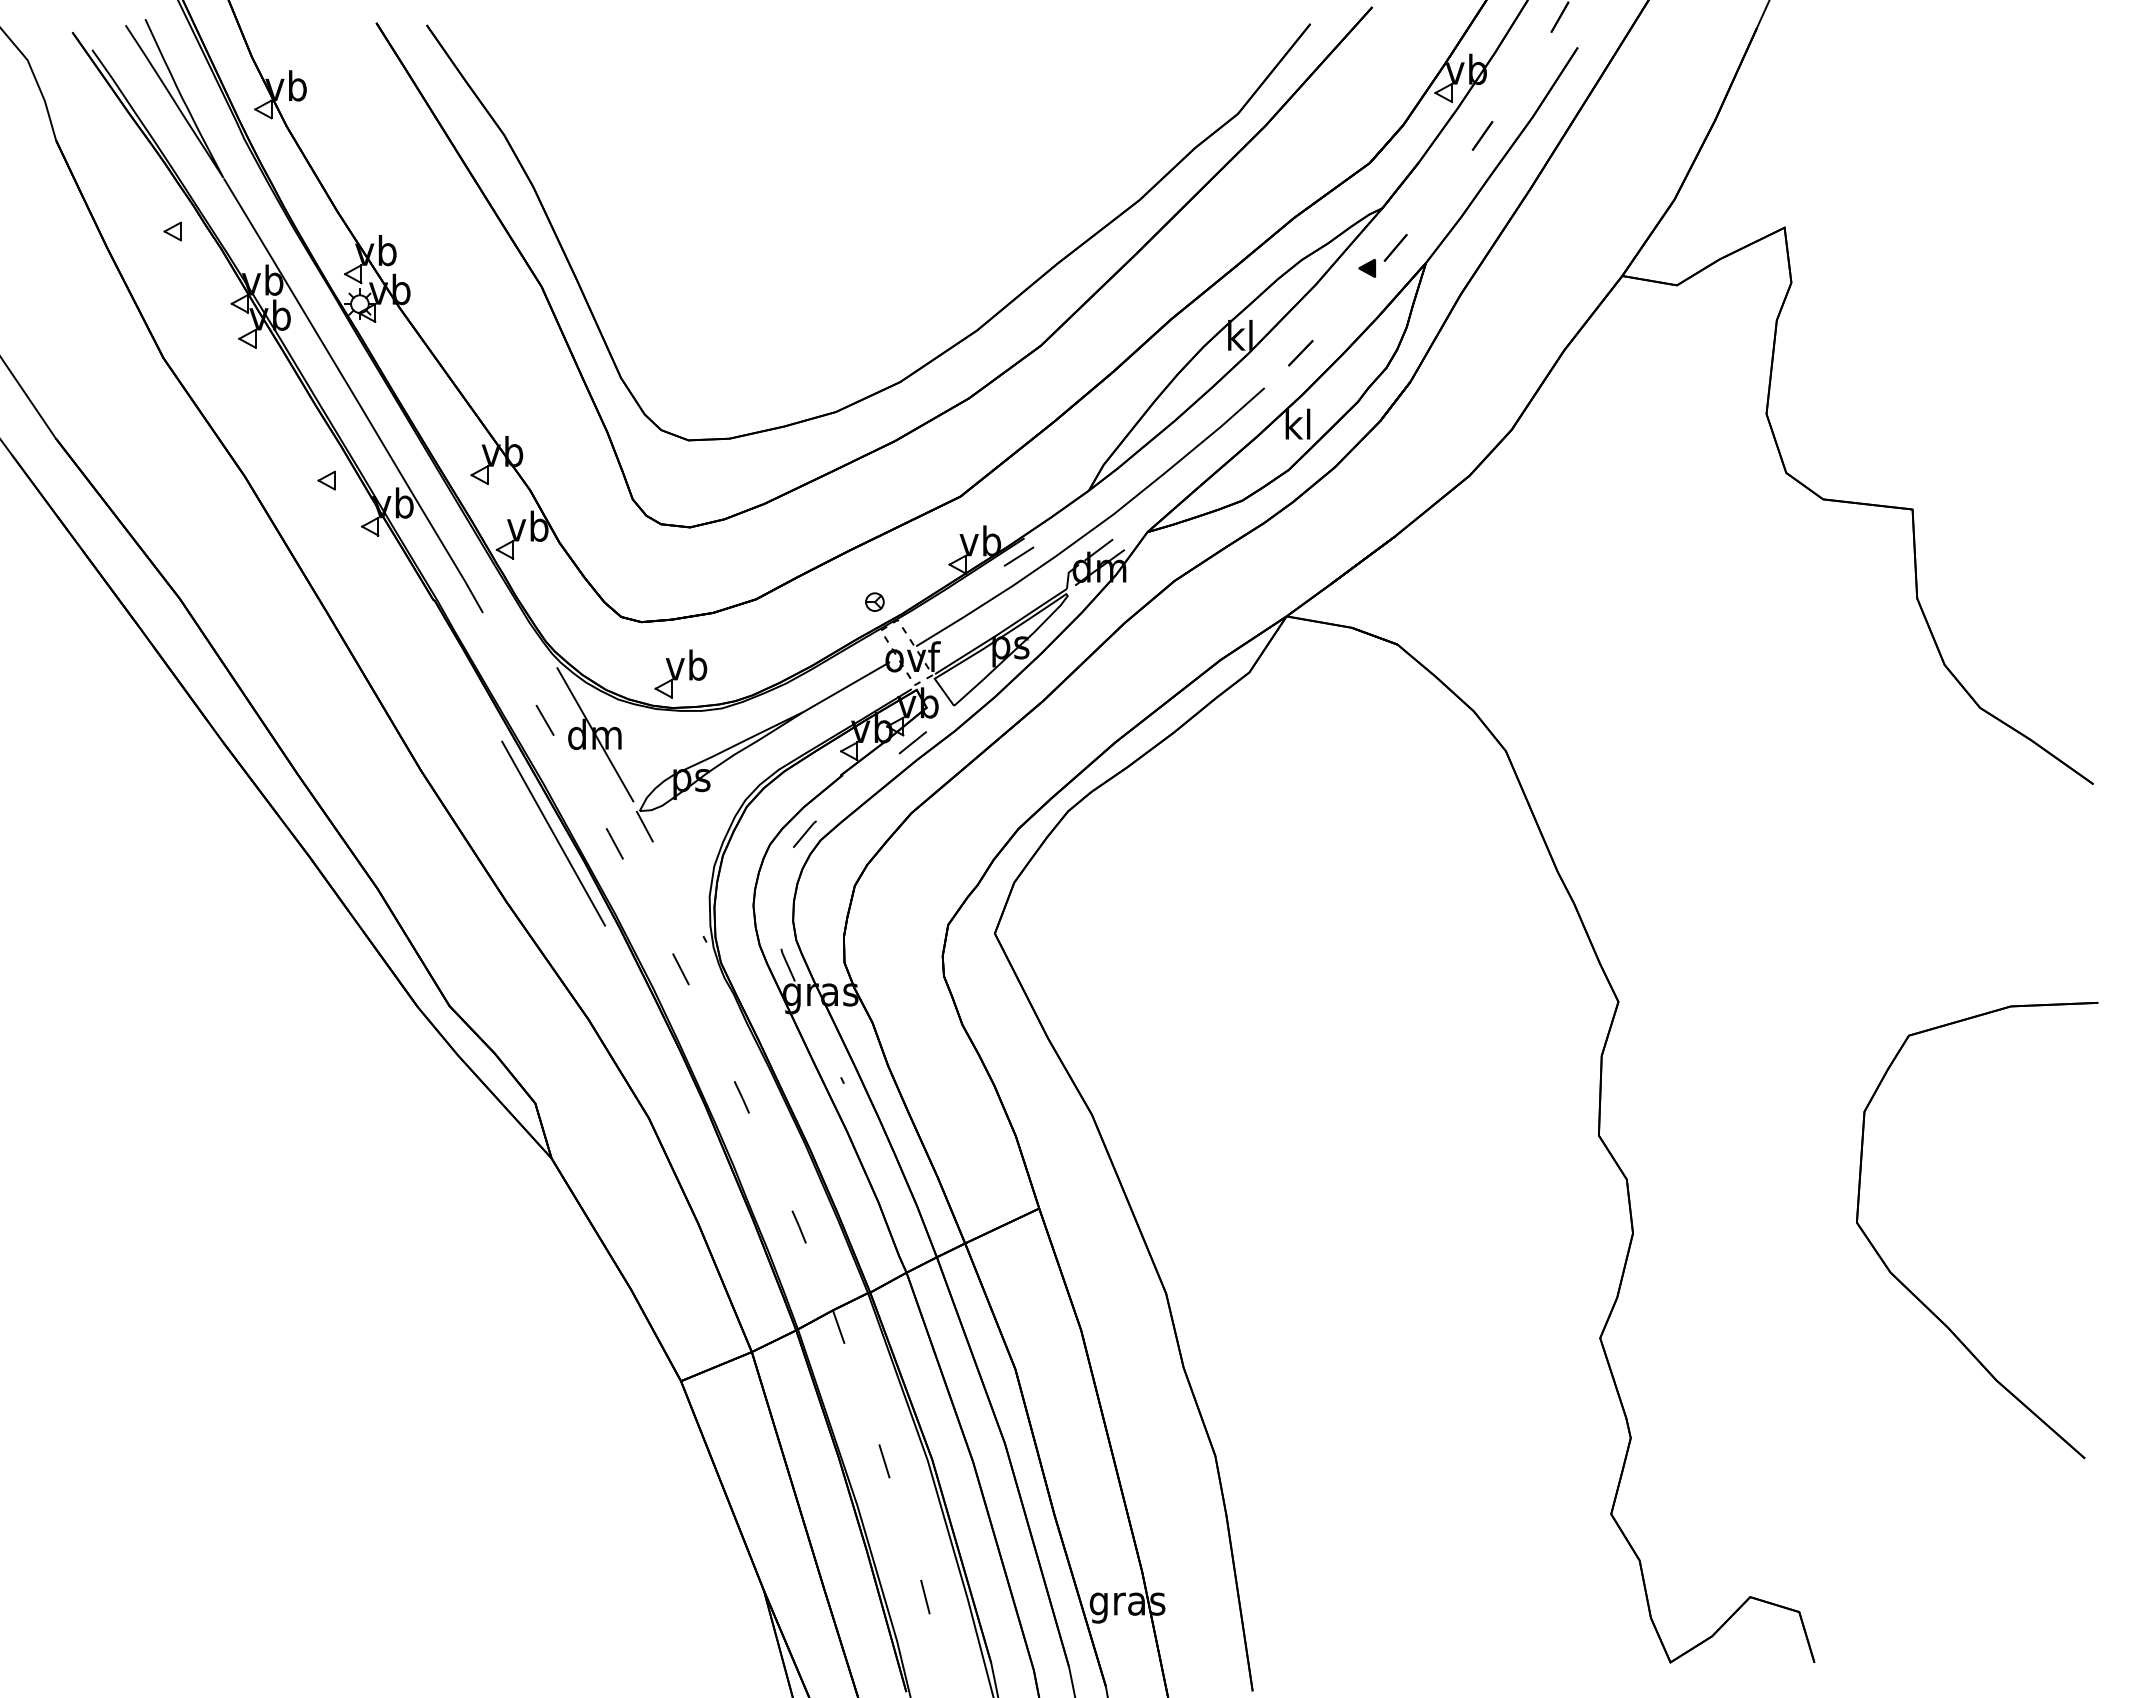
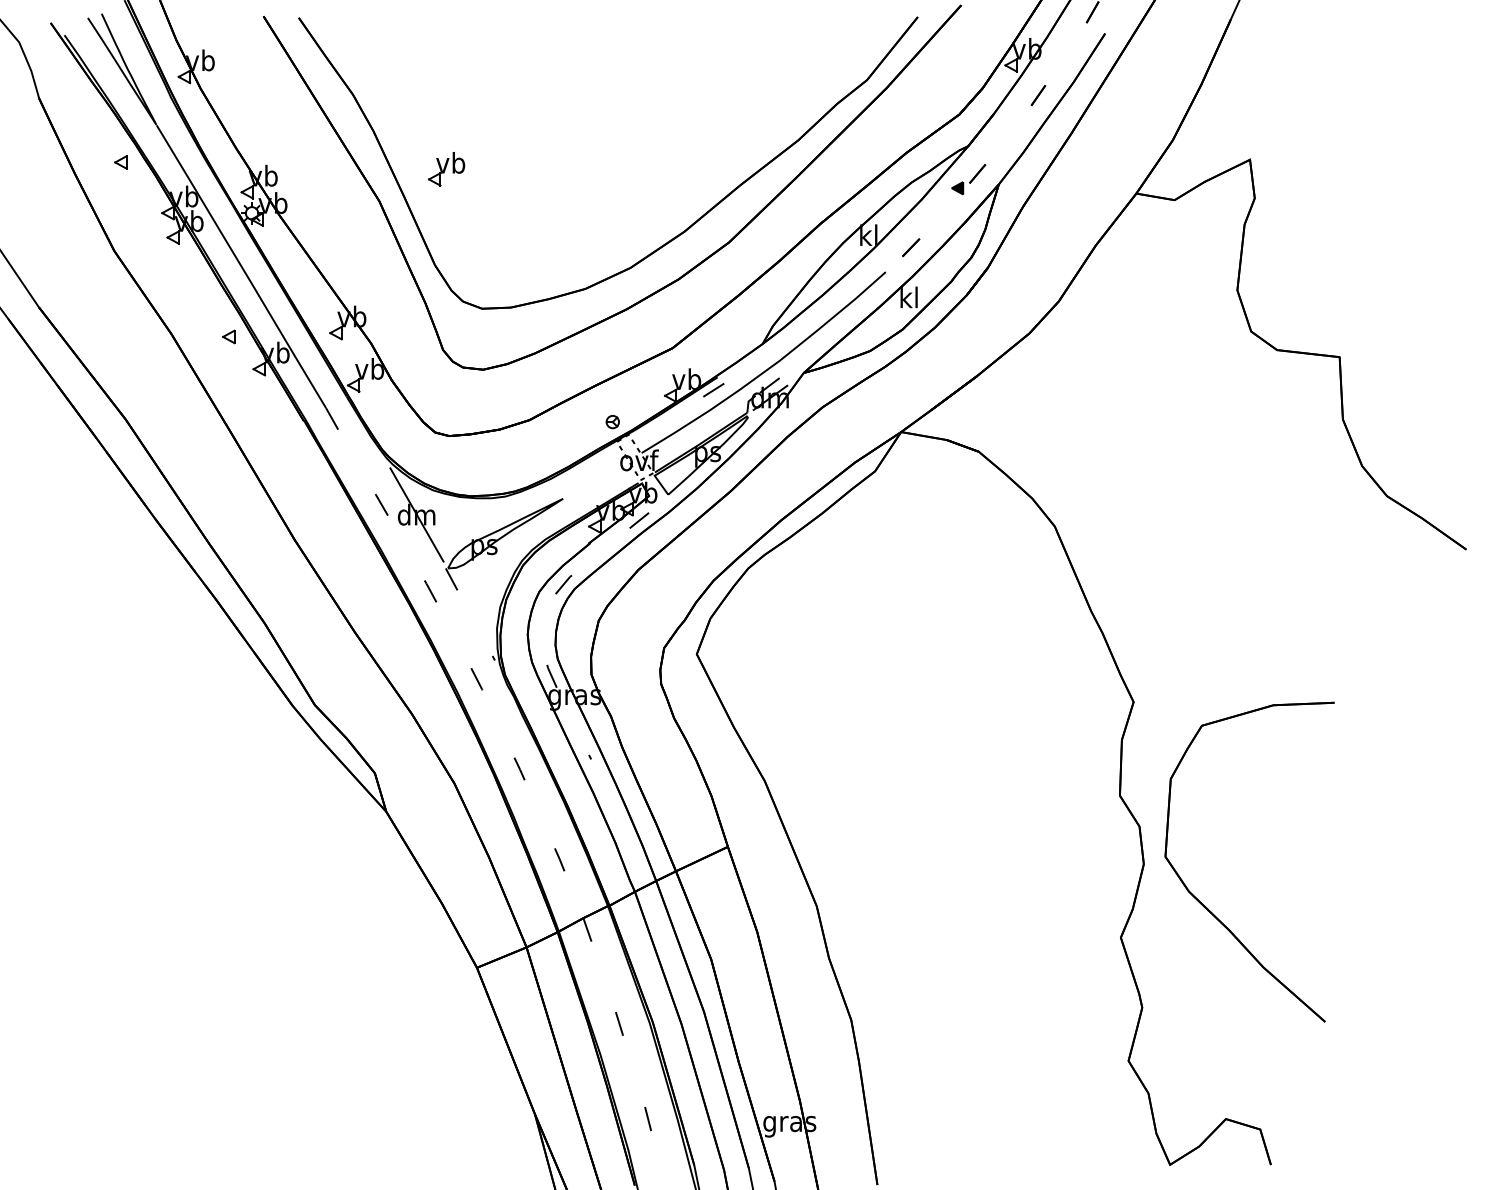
part: (680, 673) -> (446, 168), moved
line: (846, 686) -> (592, 481), removed
line: (553, 833) -> (387, 584), removed
part: (1916, 1295) -> (1207, 907), moved

